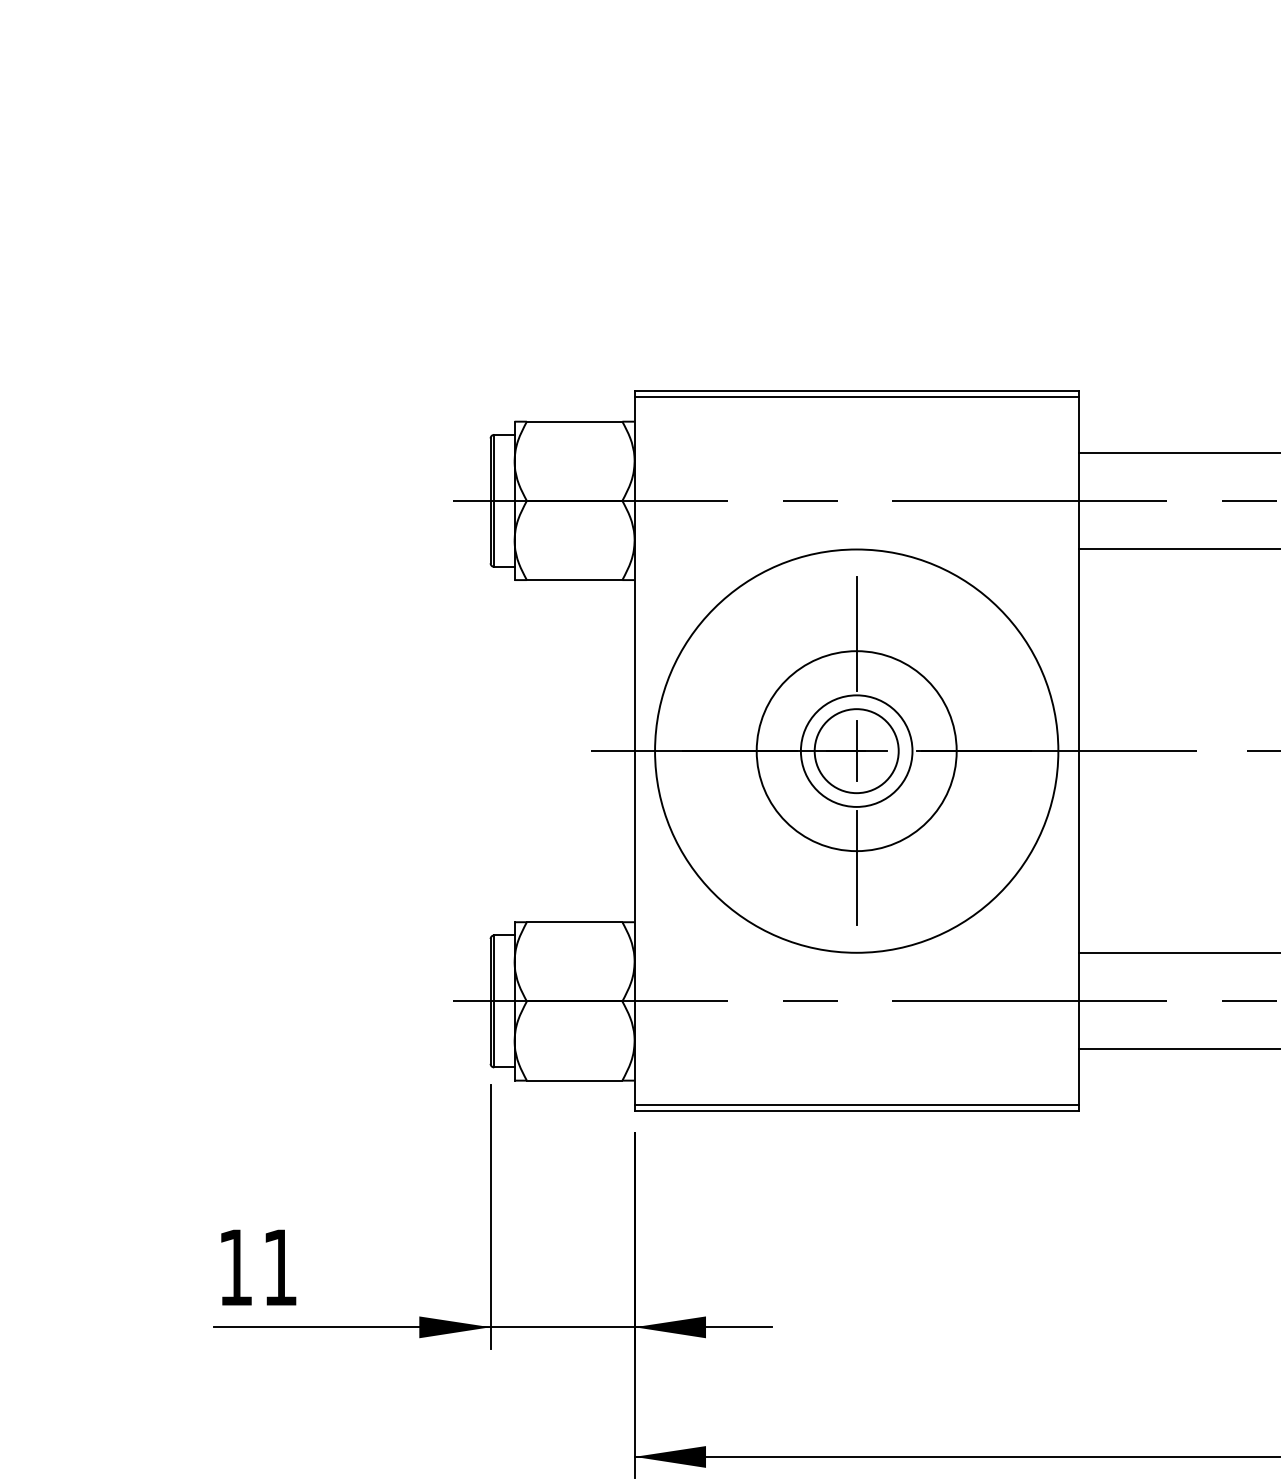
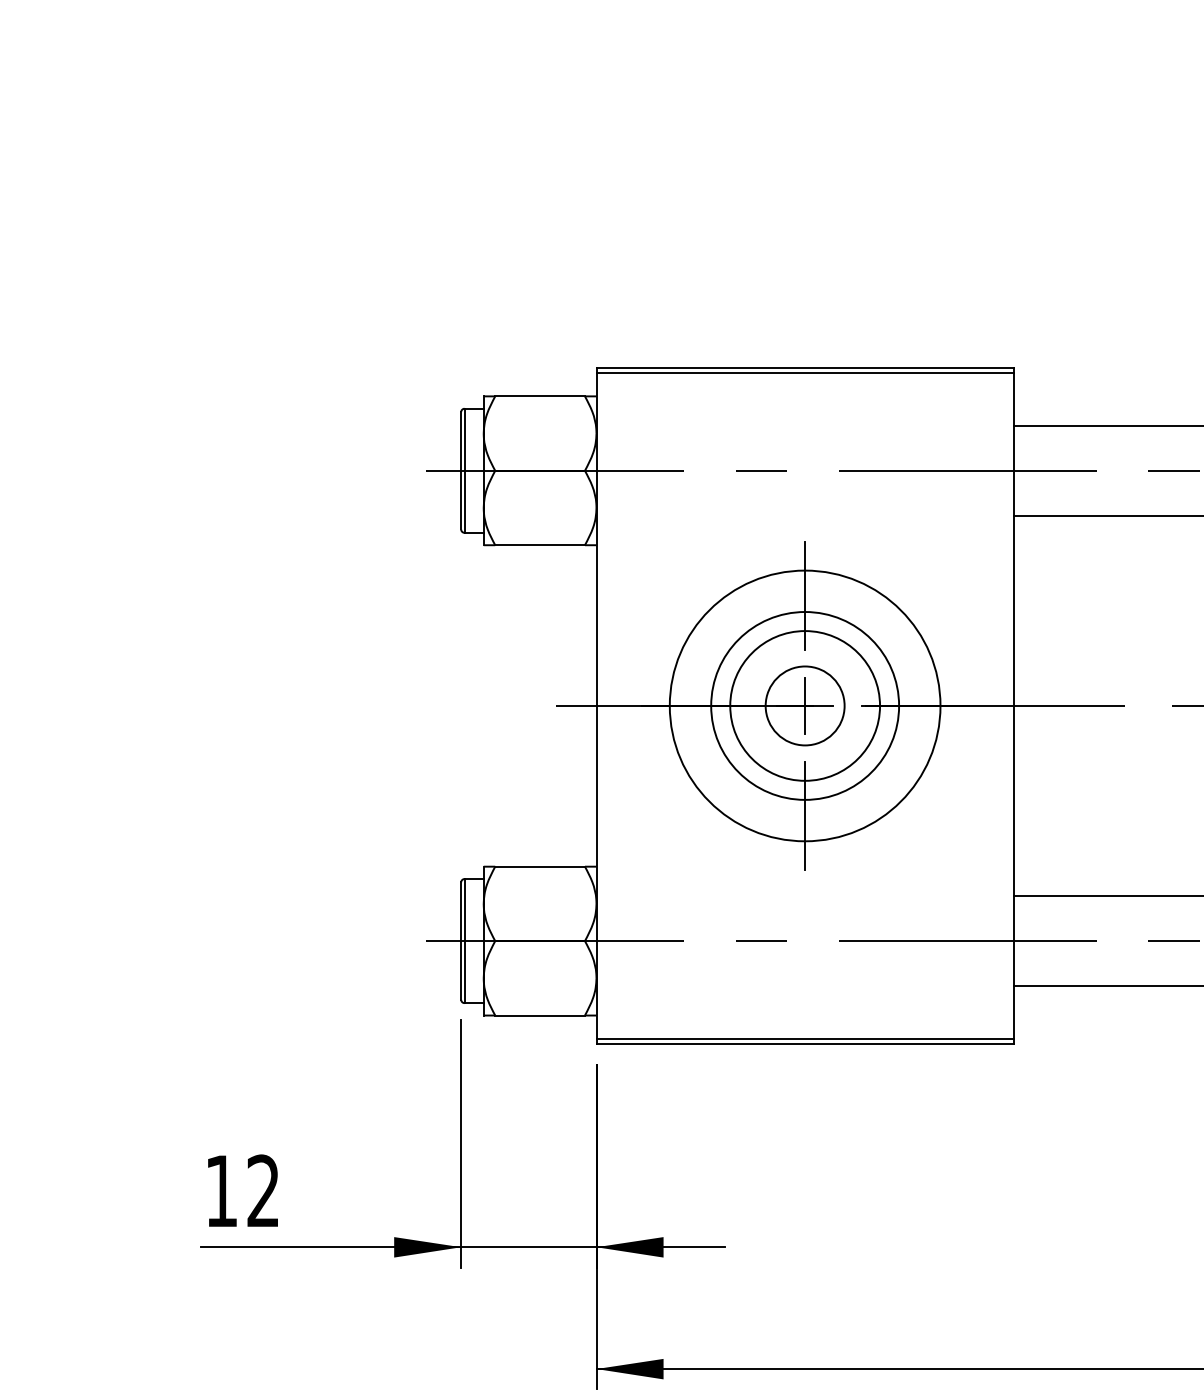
circle: (856, 750) -> (804, 705), size x1.43
circle: (856, 751) -> (804, 706), size x0.71
text: (279, 1266) -> (262, 1190), 11 -> 12

